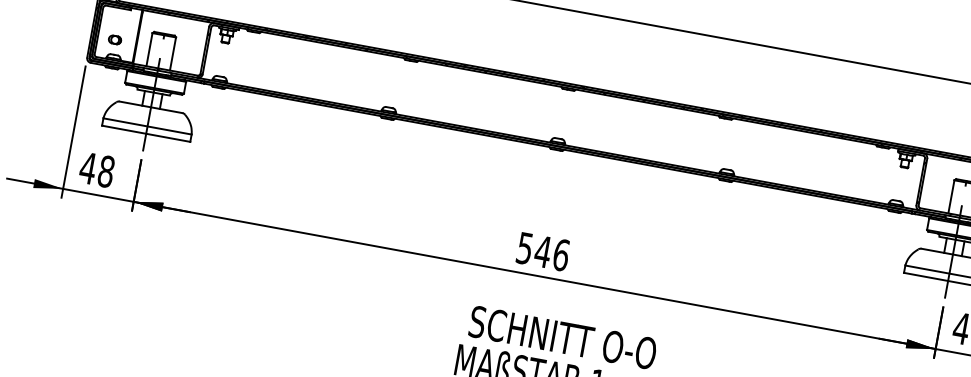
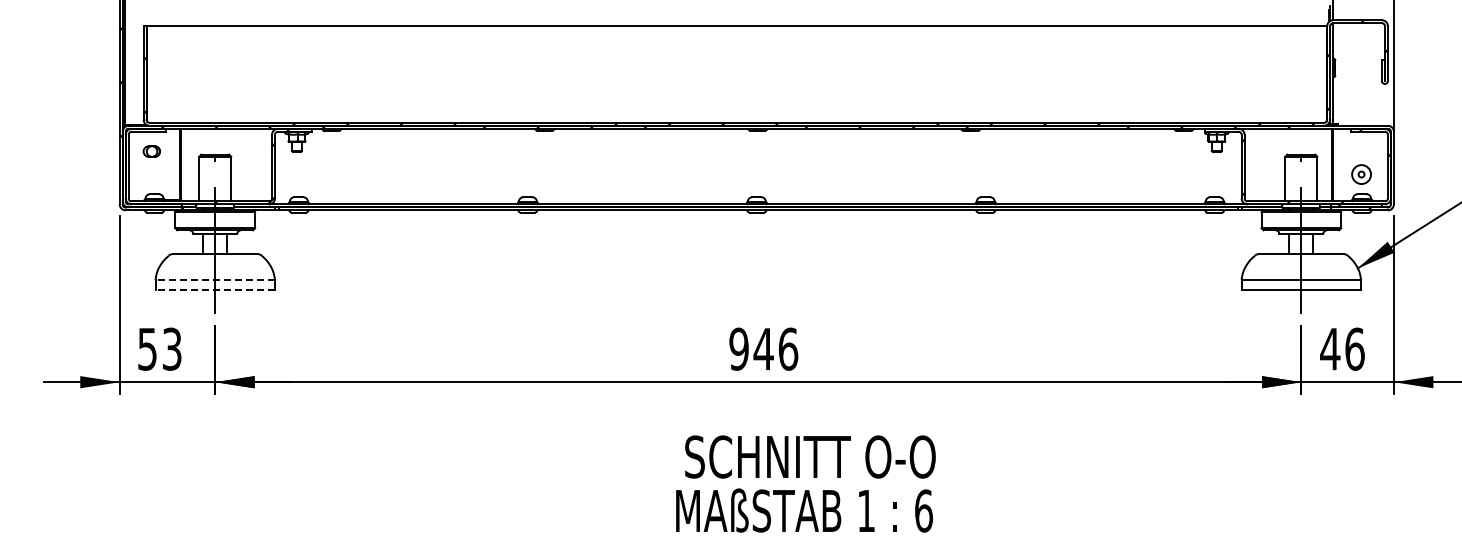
part: (114, 39) -> (151, 151), moved
line: (147, 126) -> (215, 280), solid -> dashed
line: (146, 134) -> (215, 290), solid -> dashed
text: (97, 169) -> (159, 348), 48 -> 53
text: (524, 247) -> (738, 348), 546 -> 946

